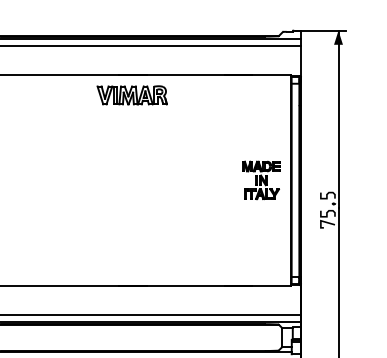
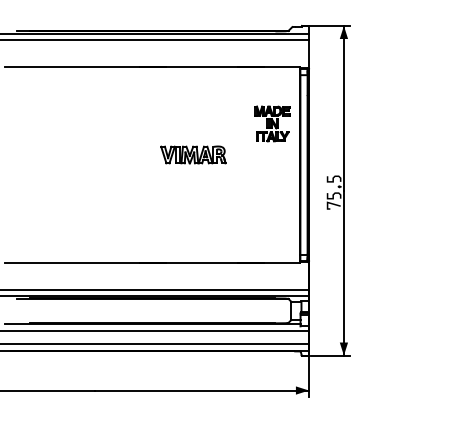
part: (132, 94) -> (193, 154), moved
part: (261, 179) -> (272, 123), moved

